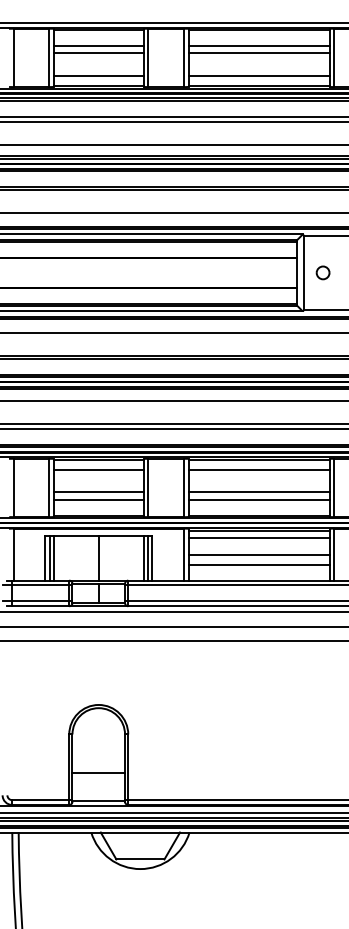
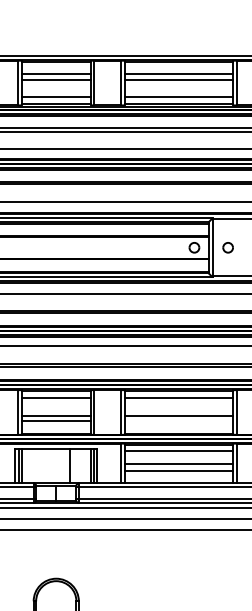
part: (278, 272) -> (193, 247), added
line: (258, 499) -> (178, 421), removed
line: (98, 557) -> (69, 465), moved

